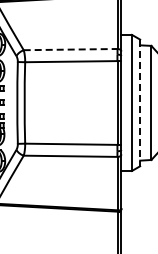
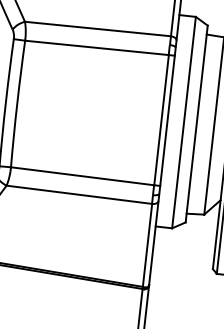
line: (70, 49) -> (97, 28), dashed -> solid
line: (140, 103) -> (197, 124), dashed -> solid

